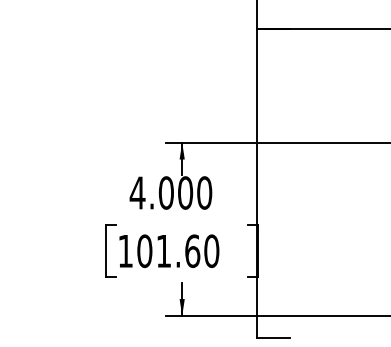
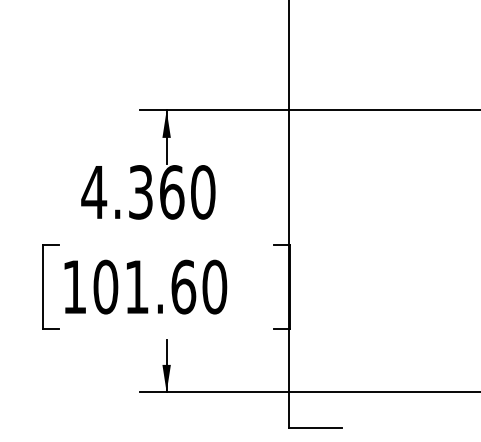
text: (175, 192) -> (155, 191), 4.000 -> 4.360

